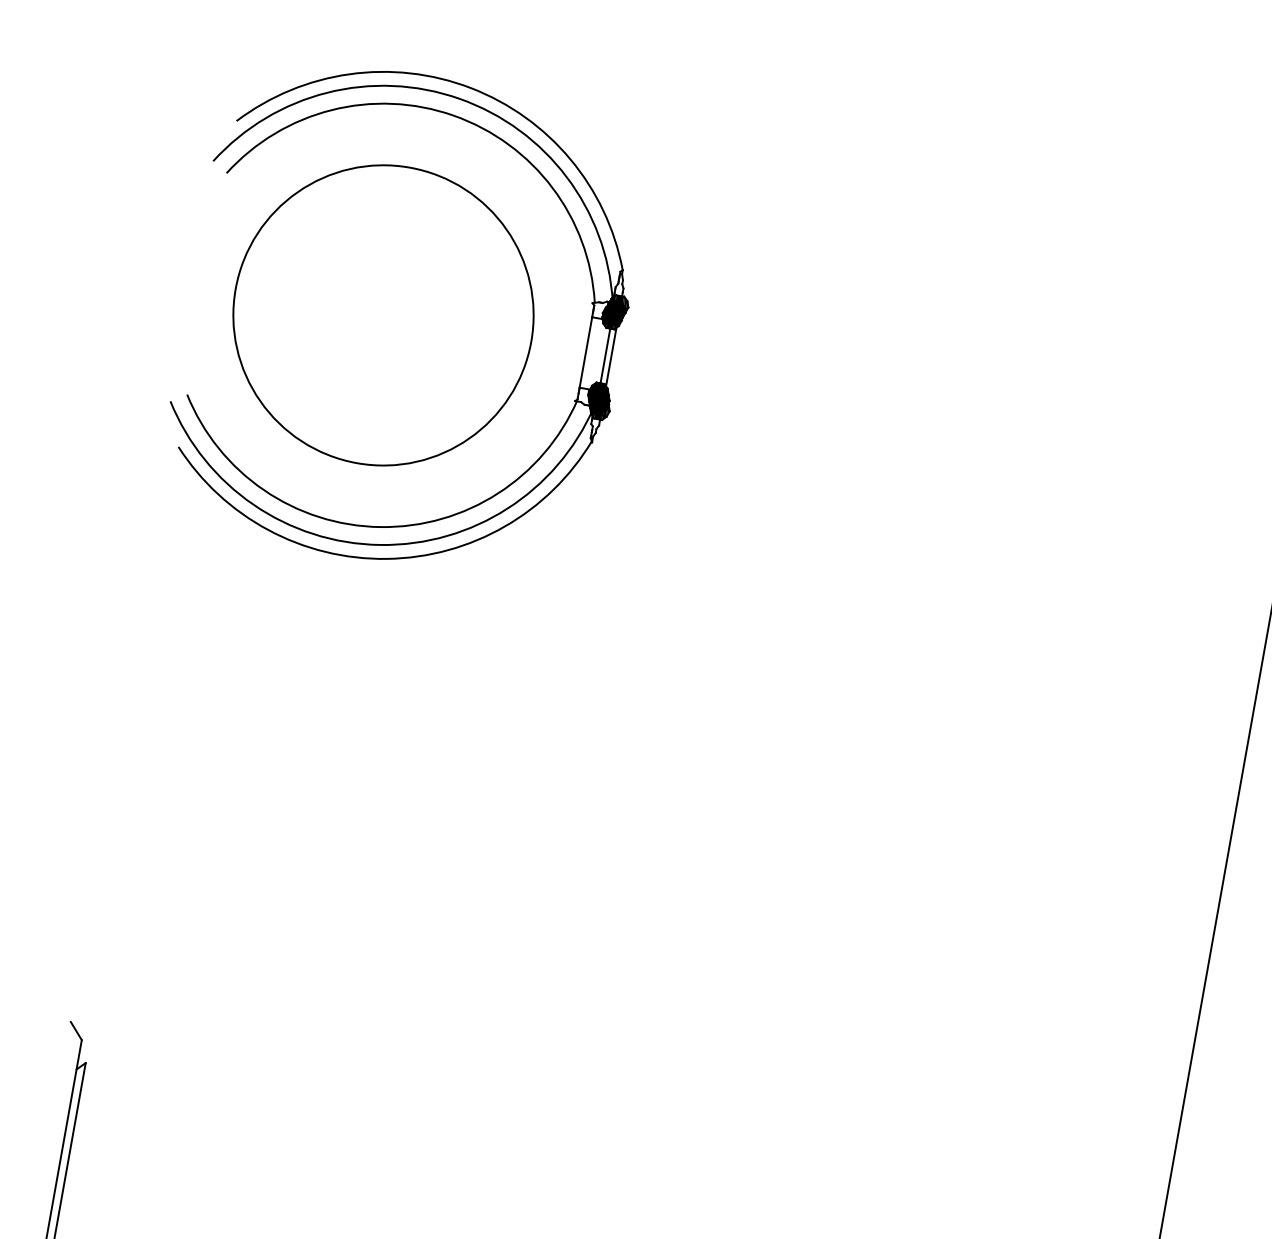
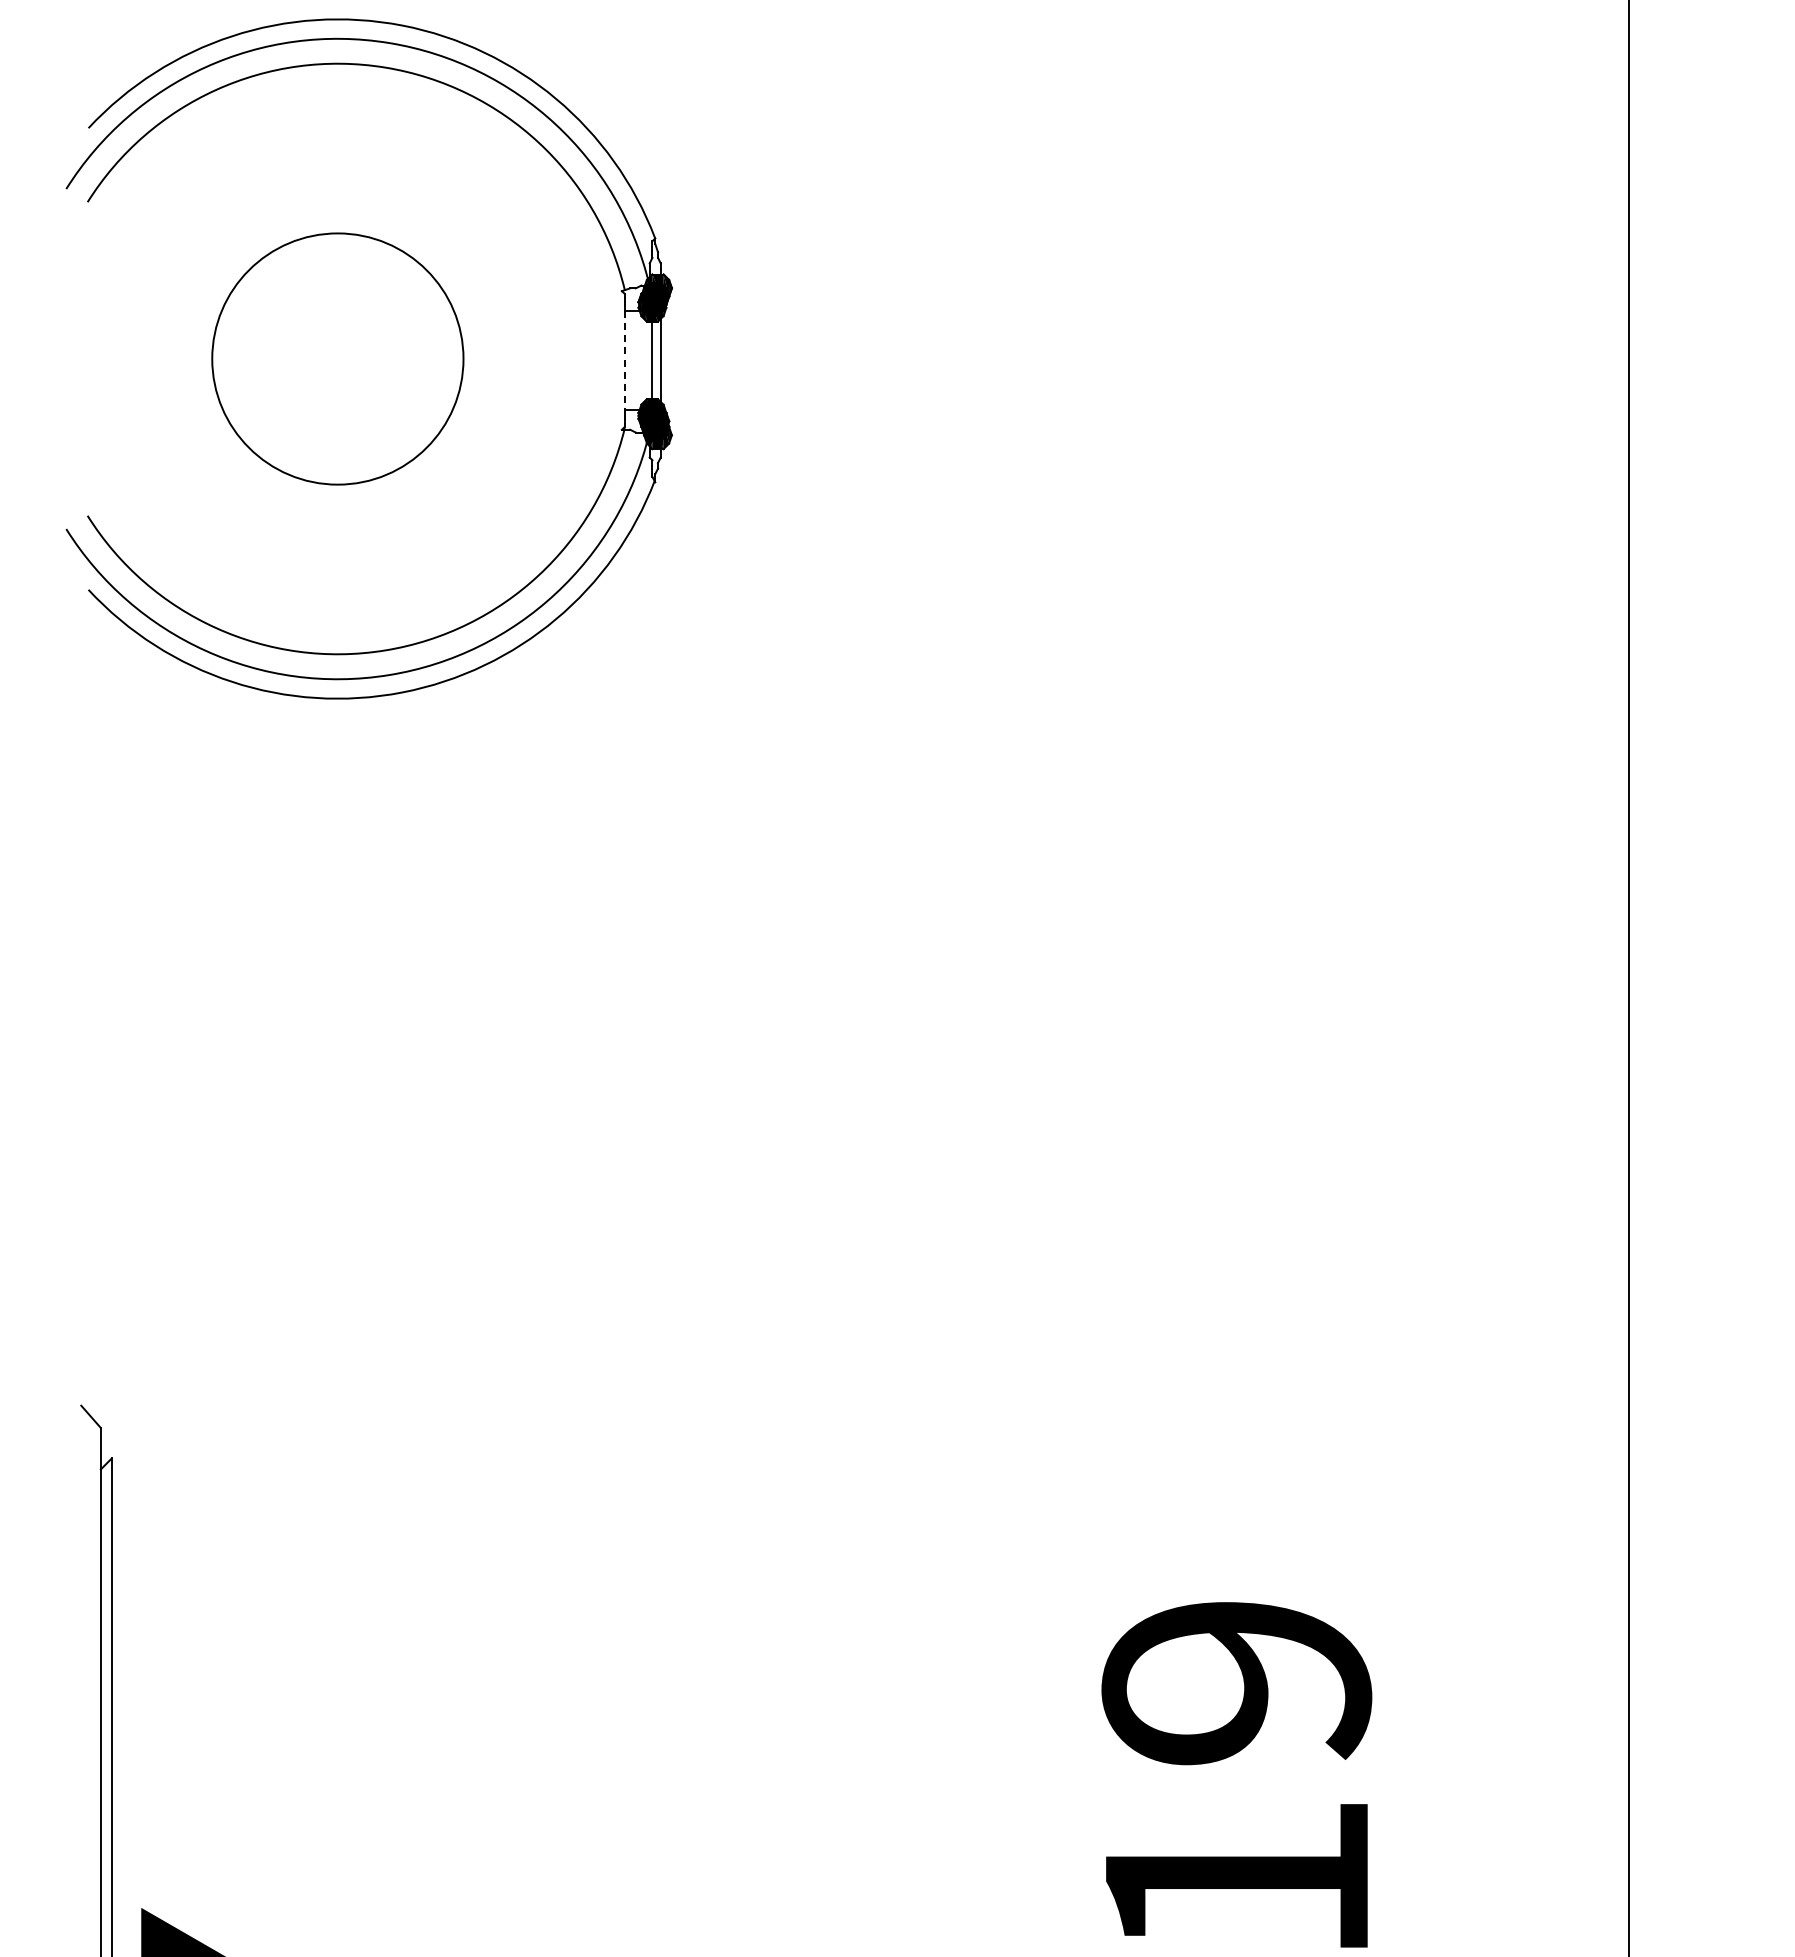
part: (383, 314) -> (337, 358), size x0.6
line: (585, 352) -> (624, 360), solid -> dashed

